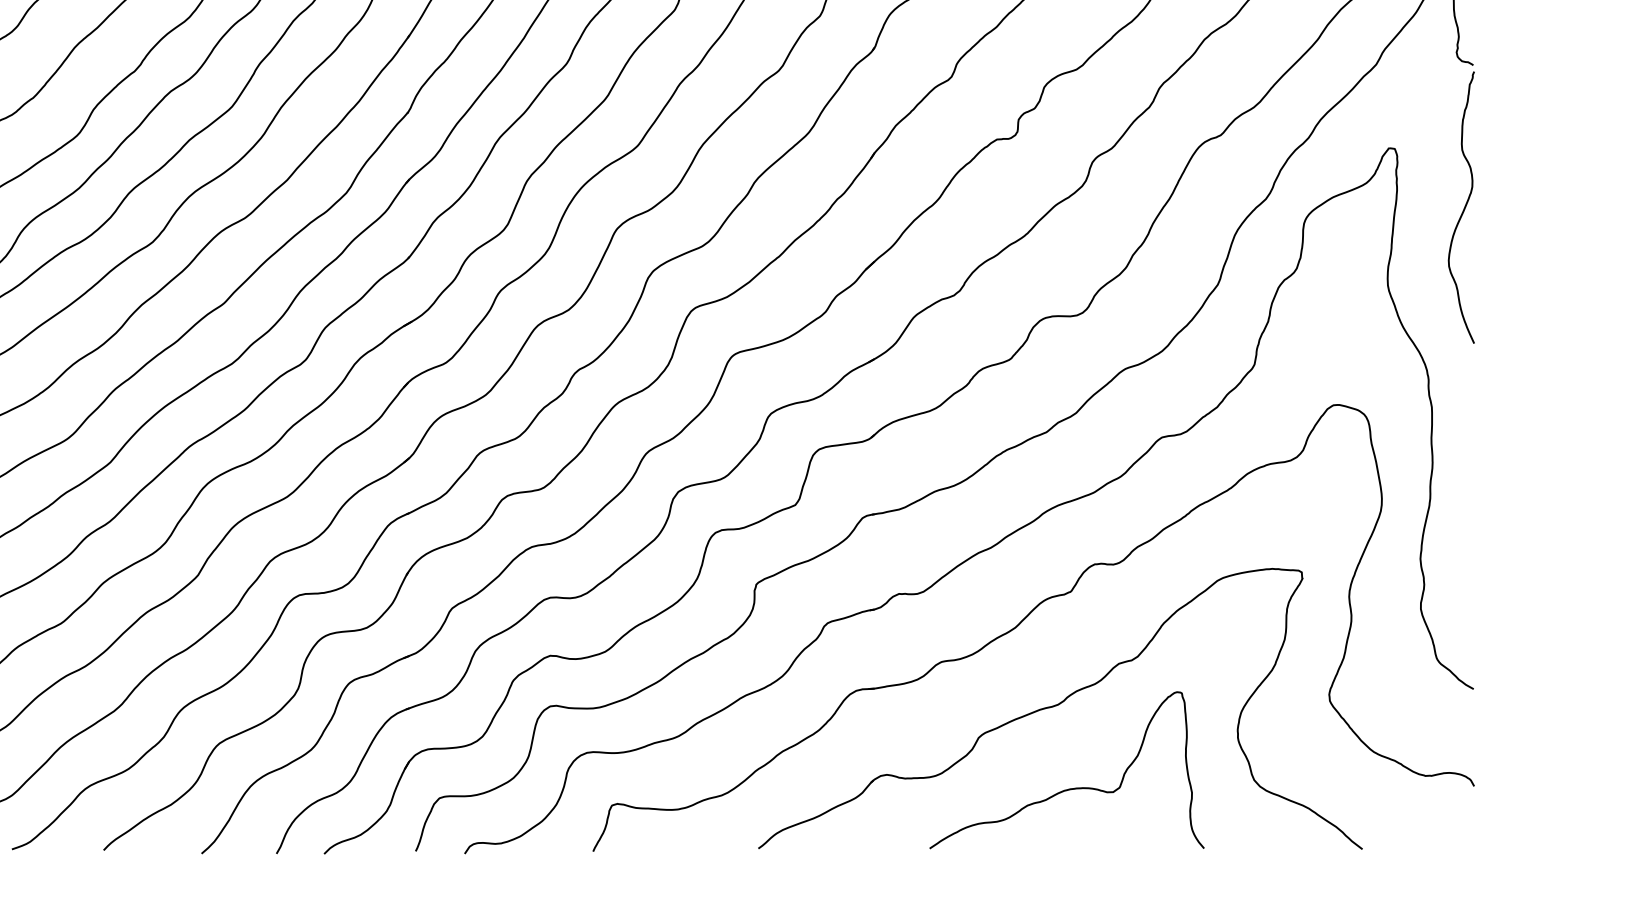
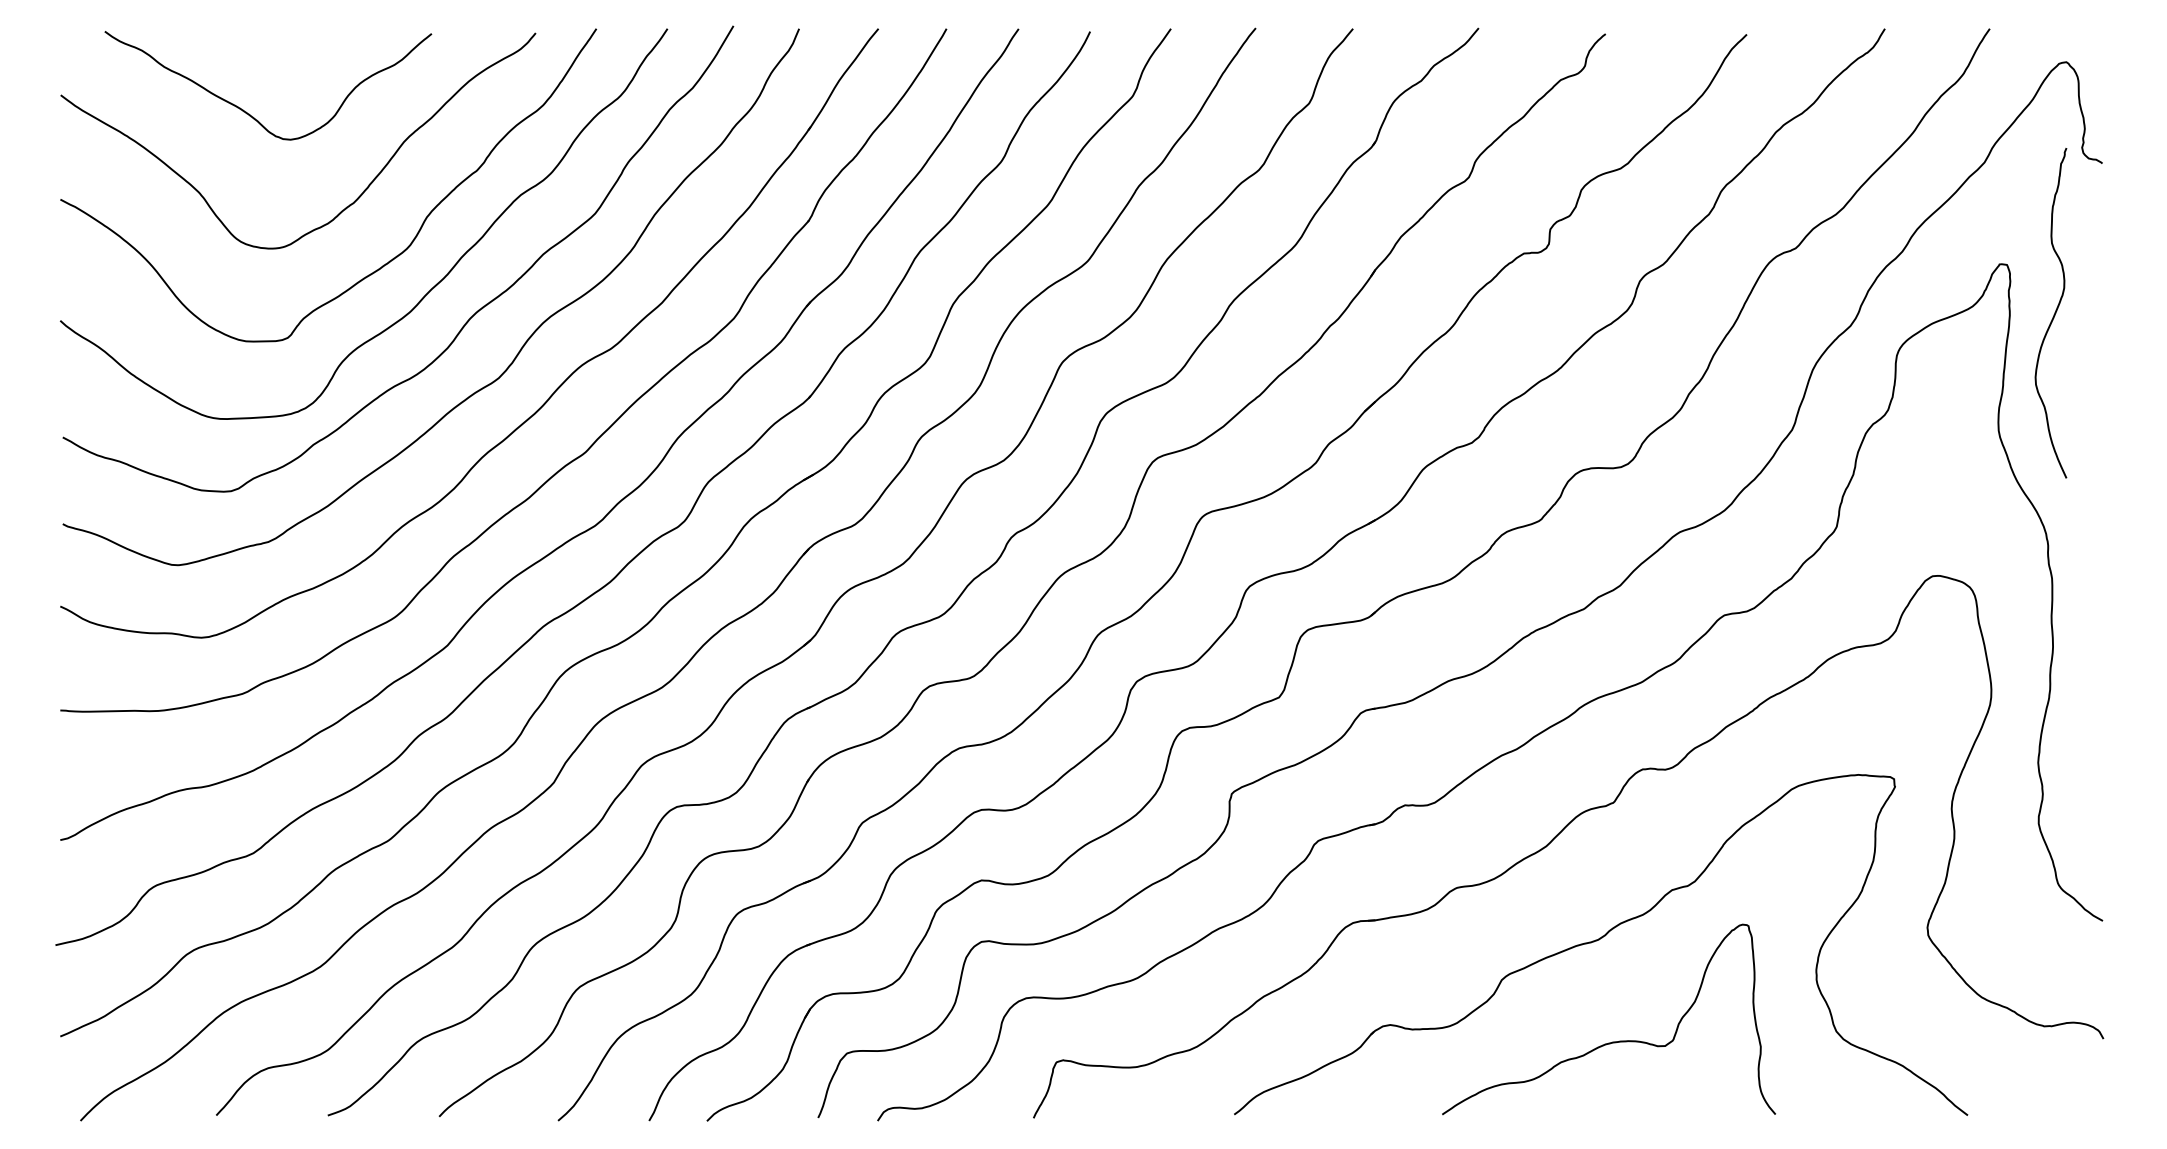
curve: (1463, 208) -> (2053, 314), moved

